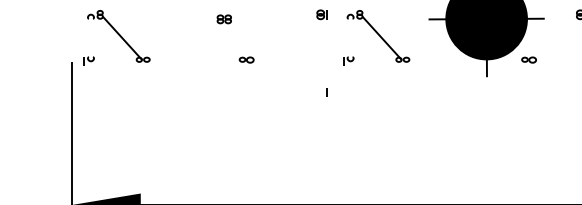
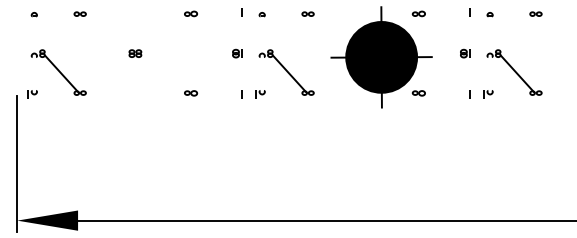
part: (224, 19) -> (135, 53), moved
part: (247, 60) -> (191, 93), moved
line: (326, 92) -> (241, 94), moved

